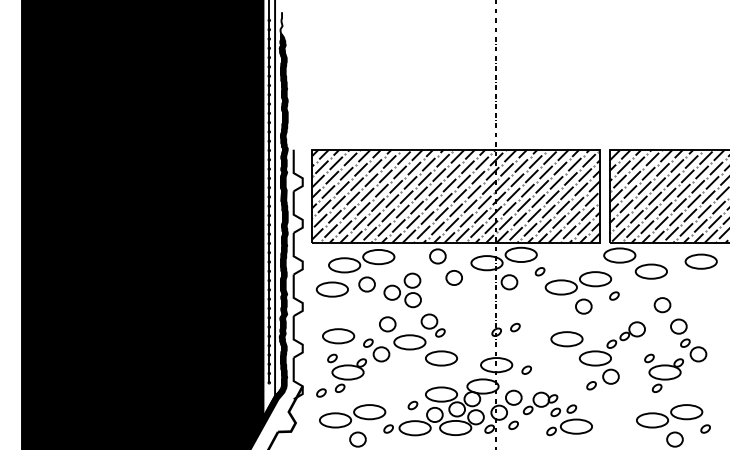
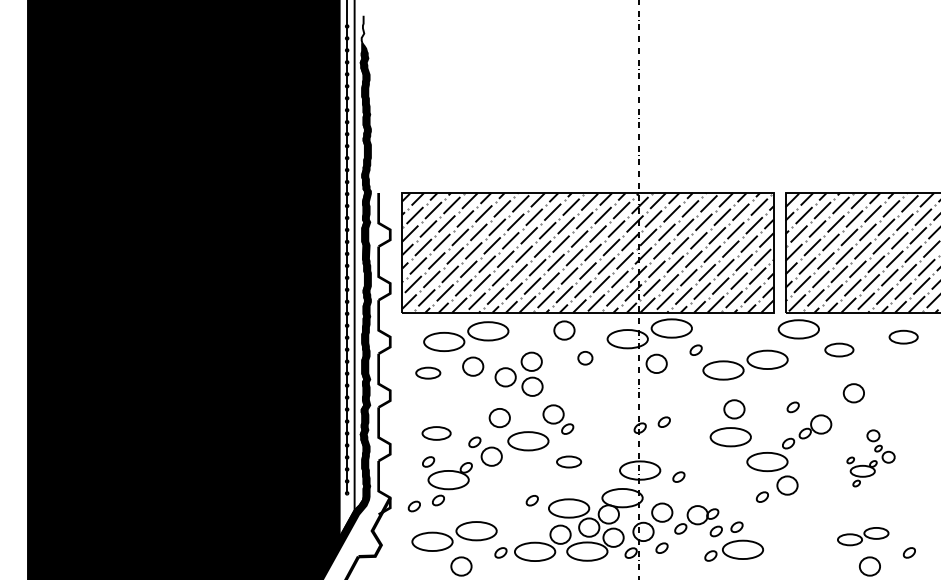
part: (700, 261) -> (902, 337), size x0.7
part: (650, 271) -> (838, 349), size x0.7
part: (453, 277) -> (584, 357), size x0.7
part: (331, 289) -> (427, 373), size x0.6
part: (614, 295) -> (793, 406), moved
part: (583, 306) -> (734, 409), moved
part: (338, 336) -> (436, 433), size x0.7
part: (675, 355) -> (870, 458), size x0.6
part: (441, 358) -> (569, 462), size x0.6
part: (412, 405) -> (531, 500), moved
part: (669, 416) -> (862, 536), size x0.6

